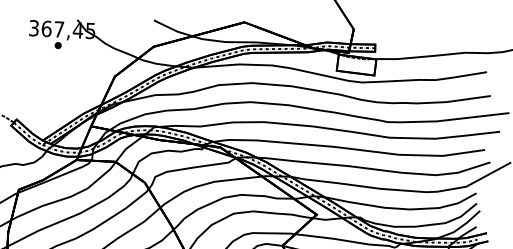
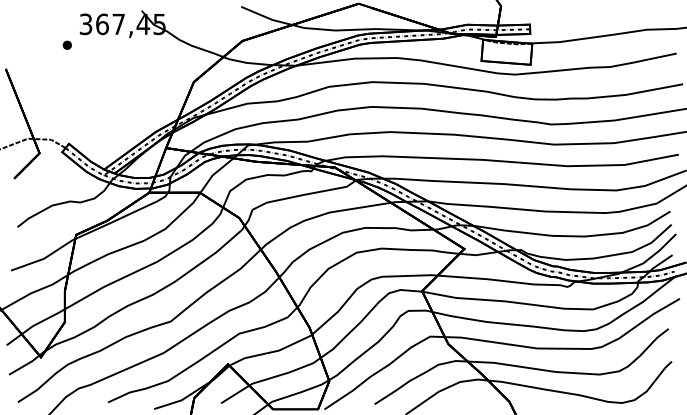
part: (57, 44) -> (66, 44), moved

